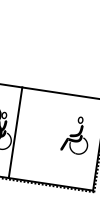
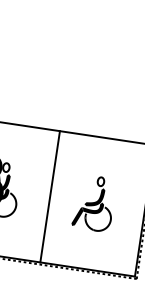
line: (15, 132) -> (50, 196), moved
part: (74, 135) -> (92, 203), moved

